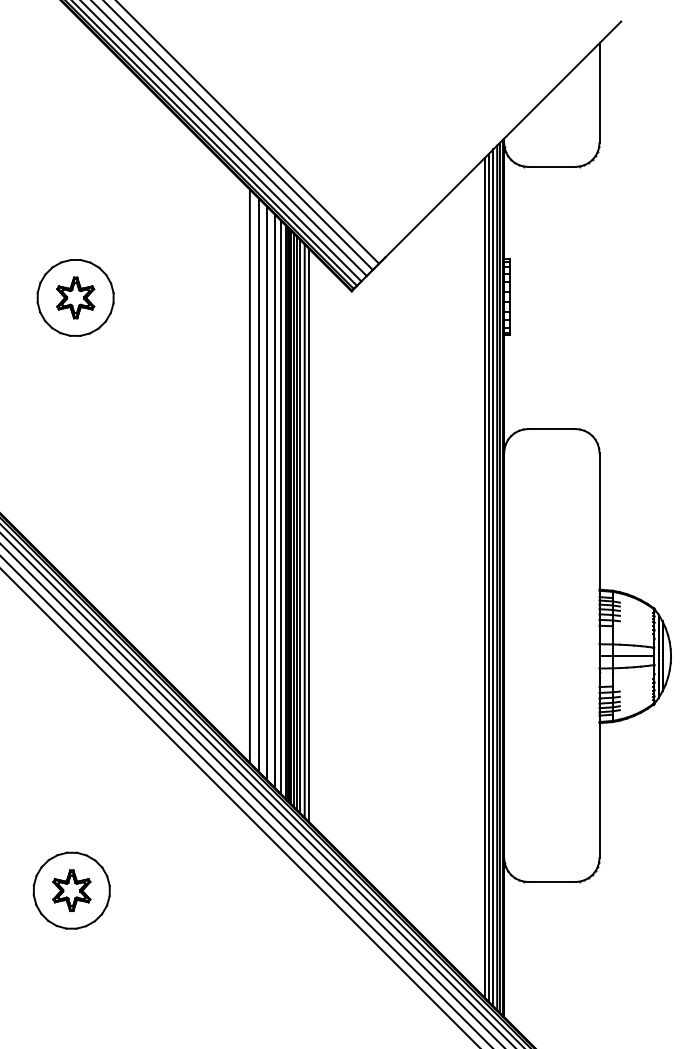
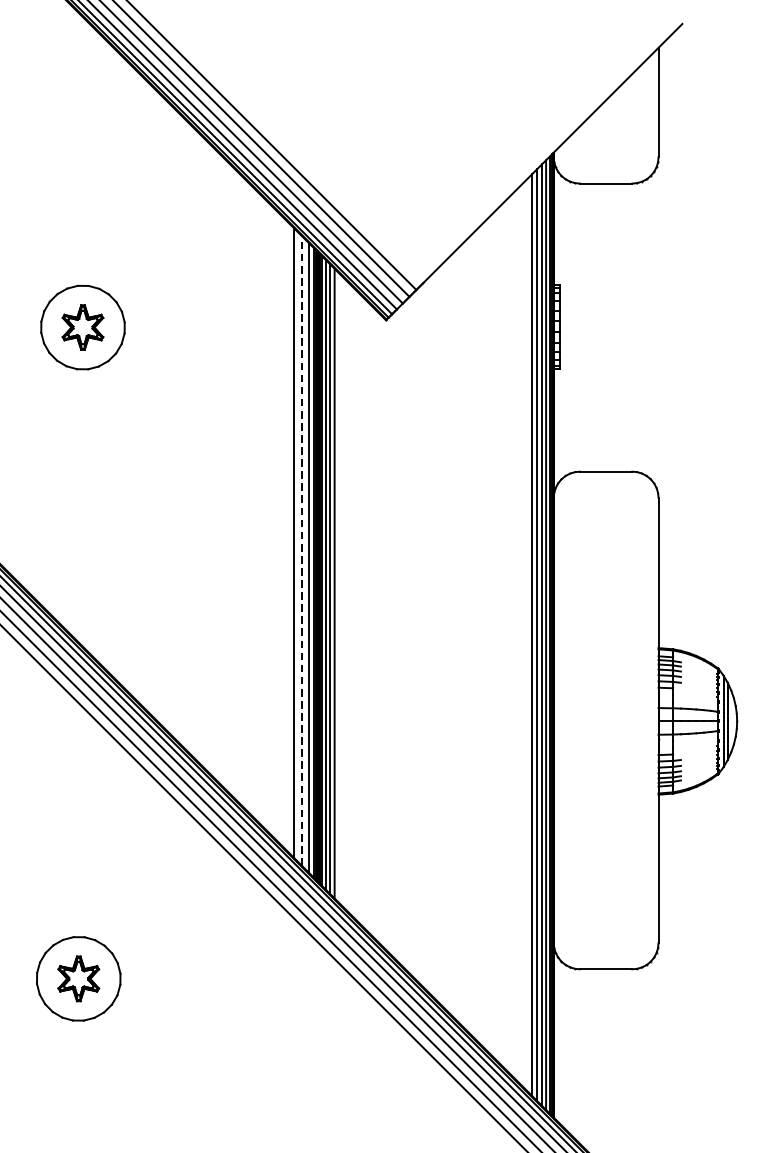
line: (249, 475) -> (273, 522), removed
line: (258, 484) -> (283, 532), removed
line: (274, 501) -> (301, 551), solid -> dashed
line: (309, 534) -> (339, 587), removed

